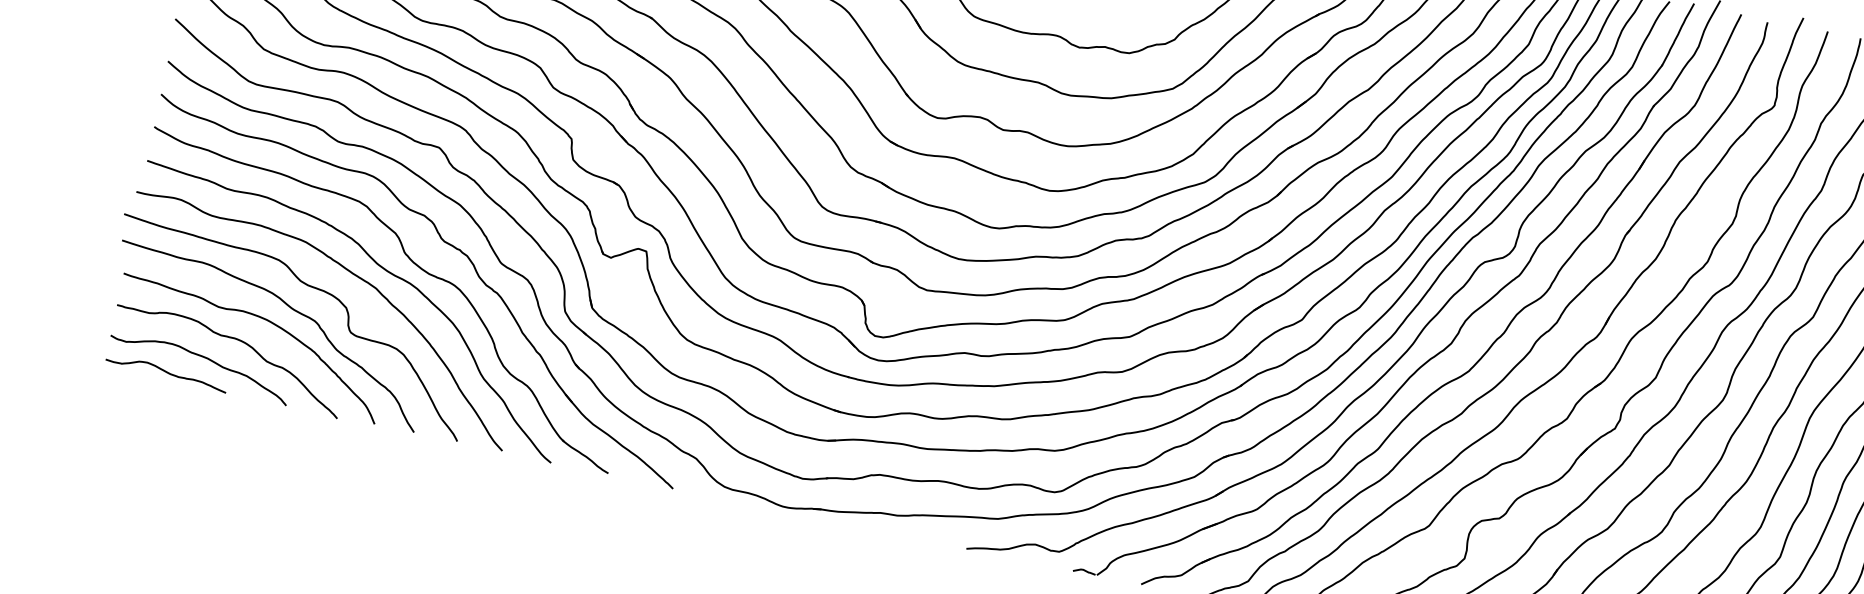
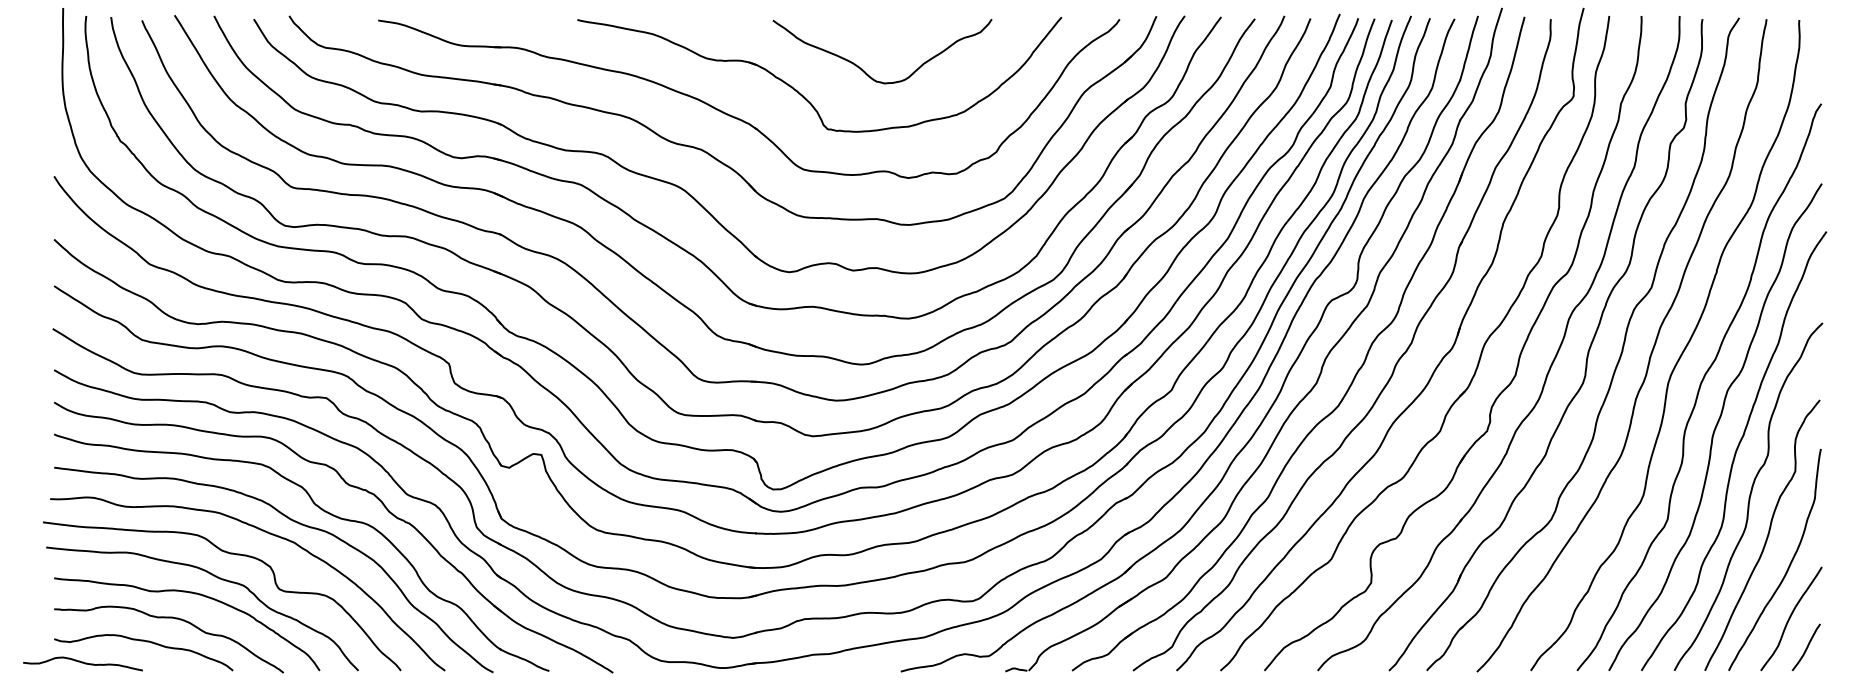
curve: (165, 372) -> (82, 663), moved

